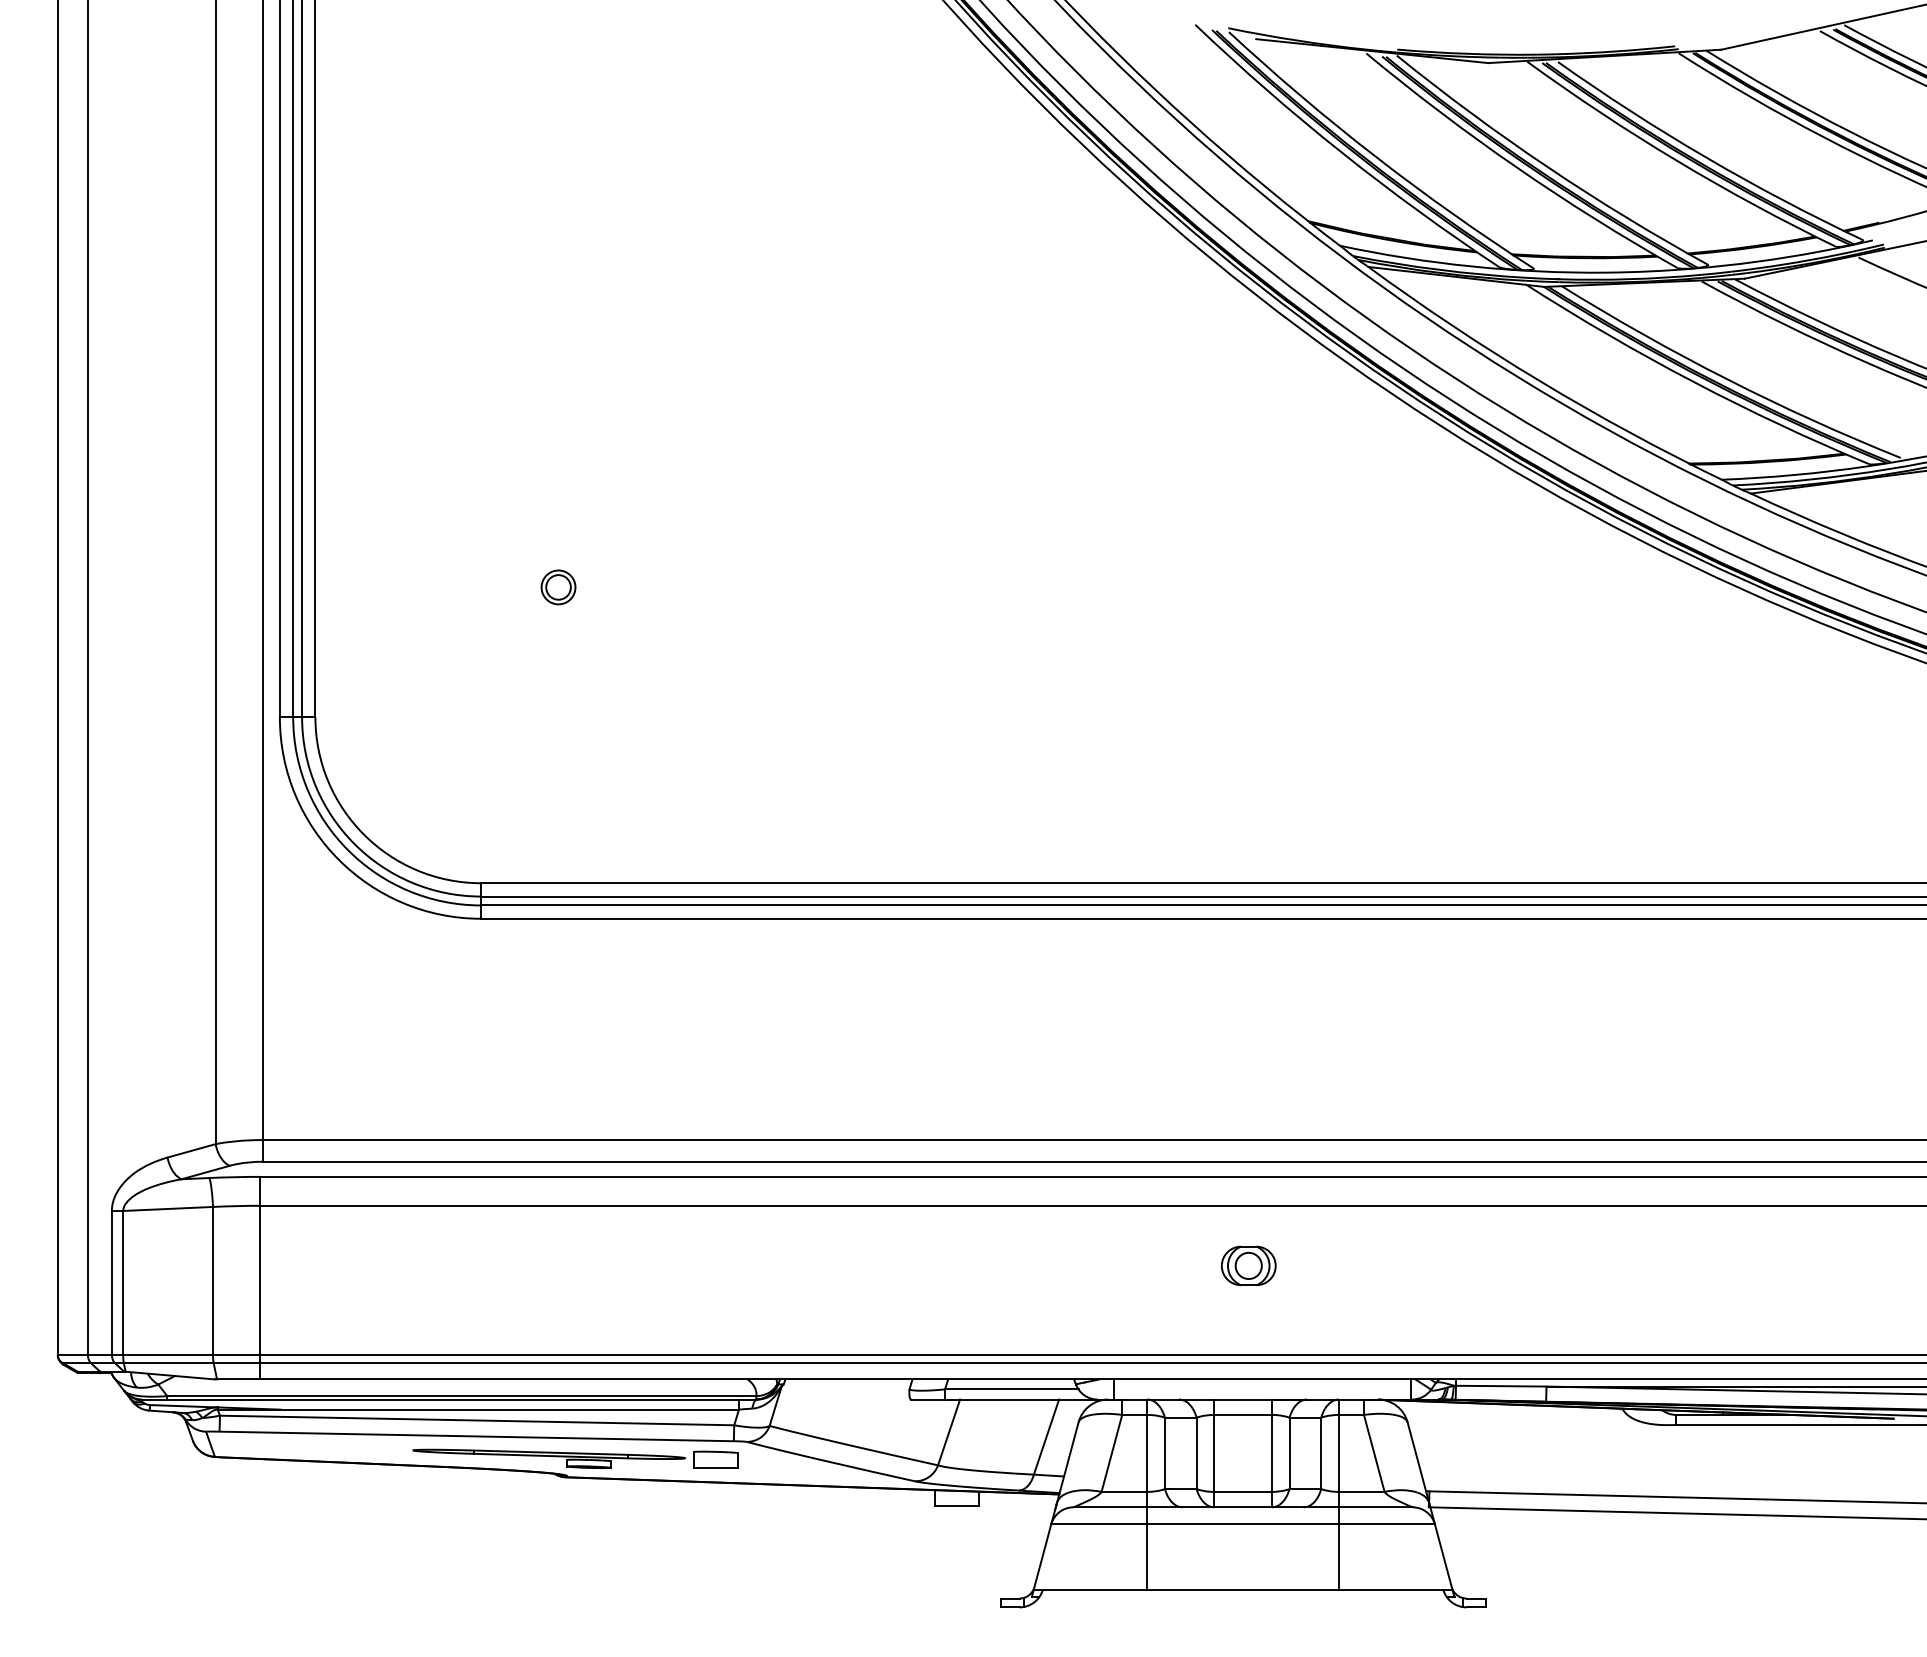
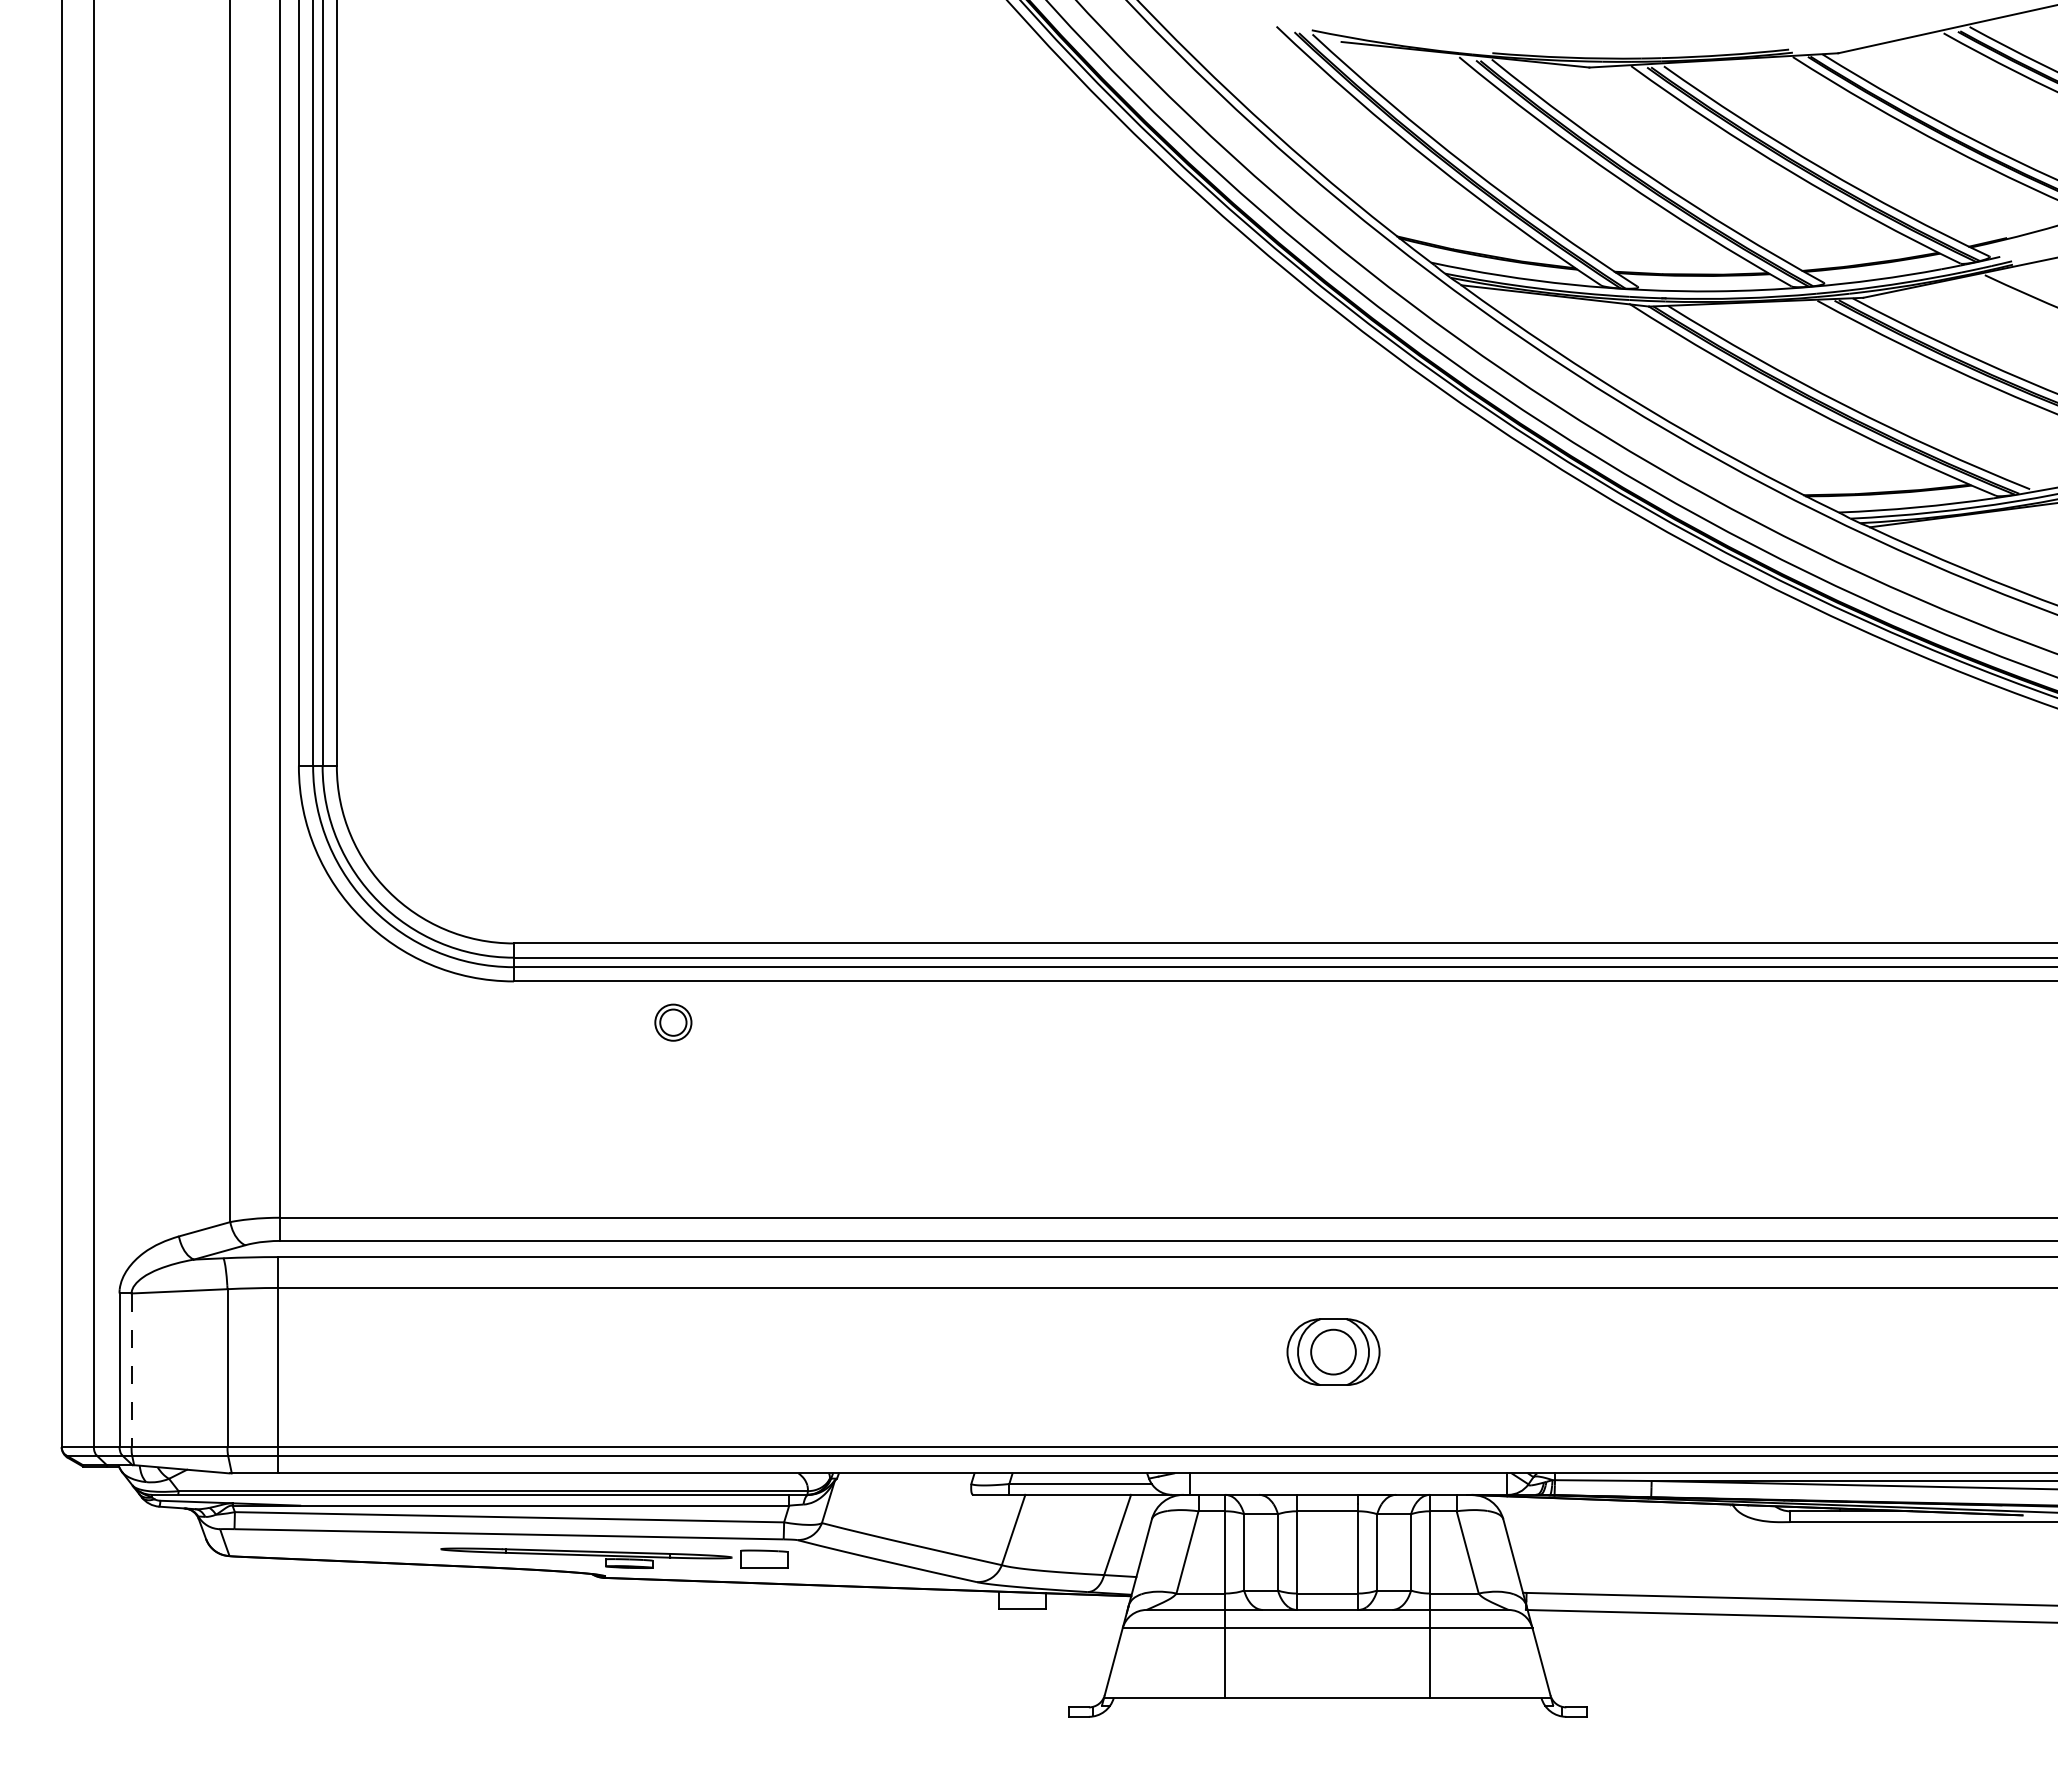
part: (558, 587) -> (673, 1022), moved
part: (1248, 1265) -> (1333, 1351), size x1.6
line: (123, 1282) -> (131, 1369), solid -> dashed

